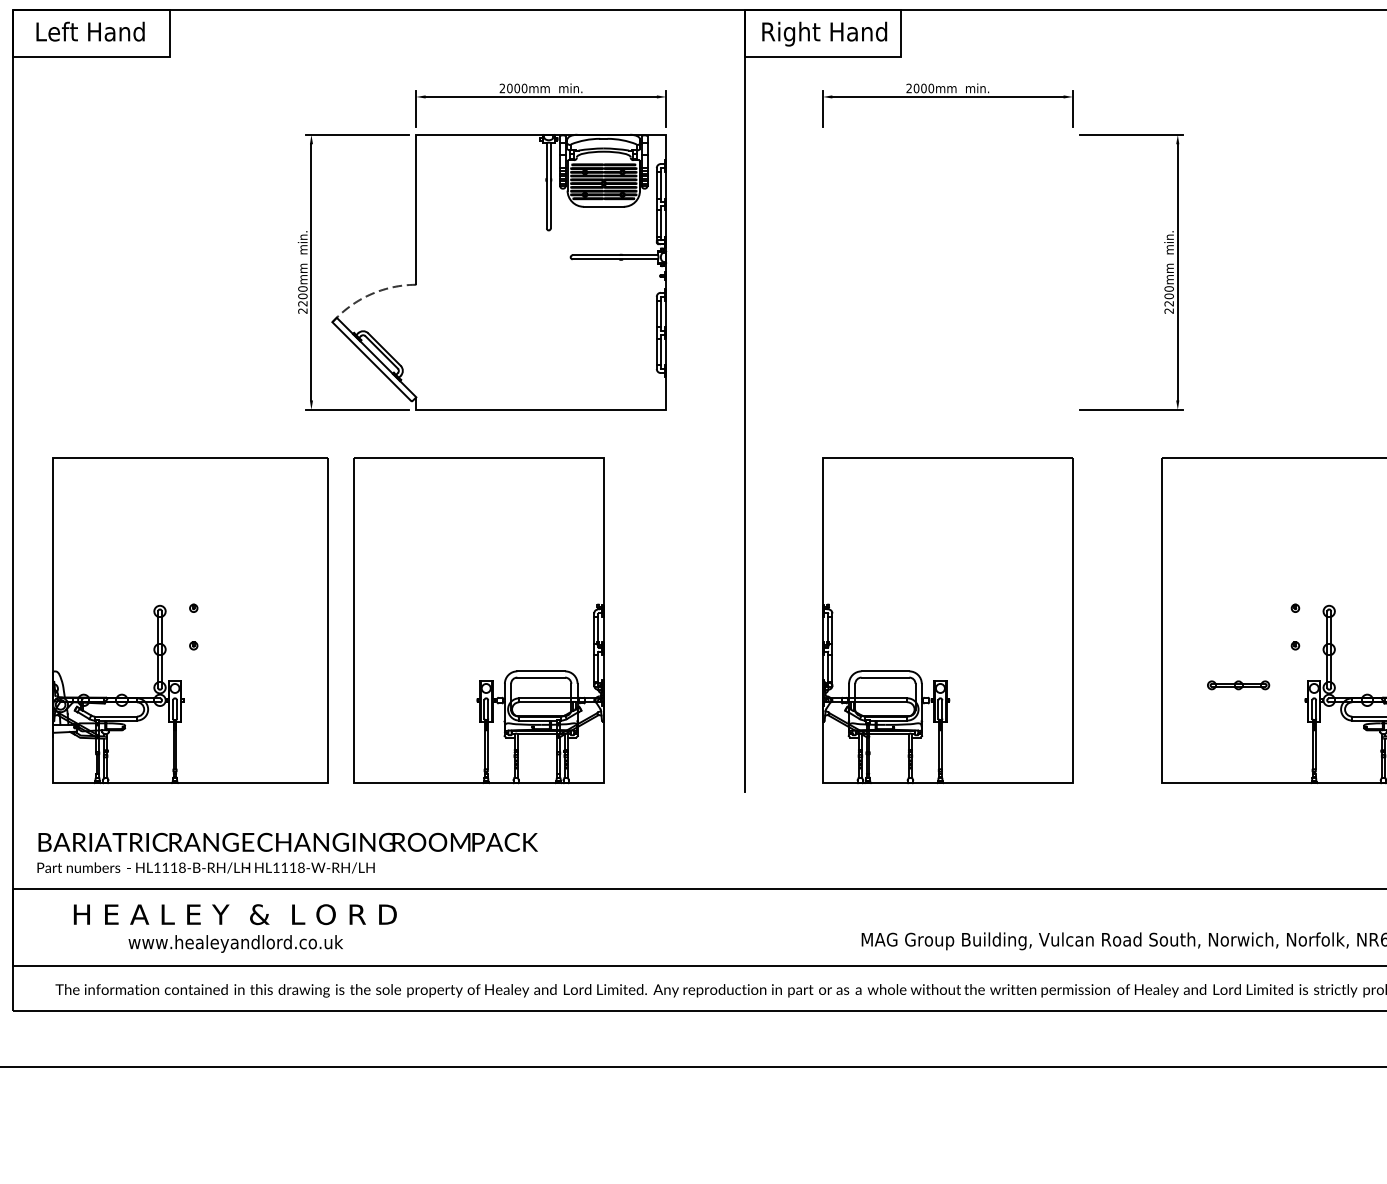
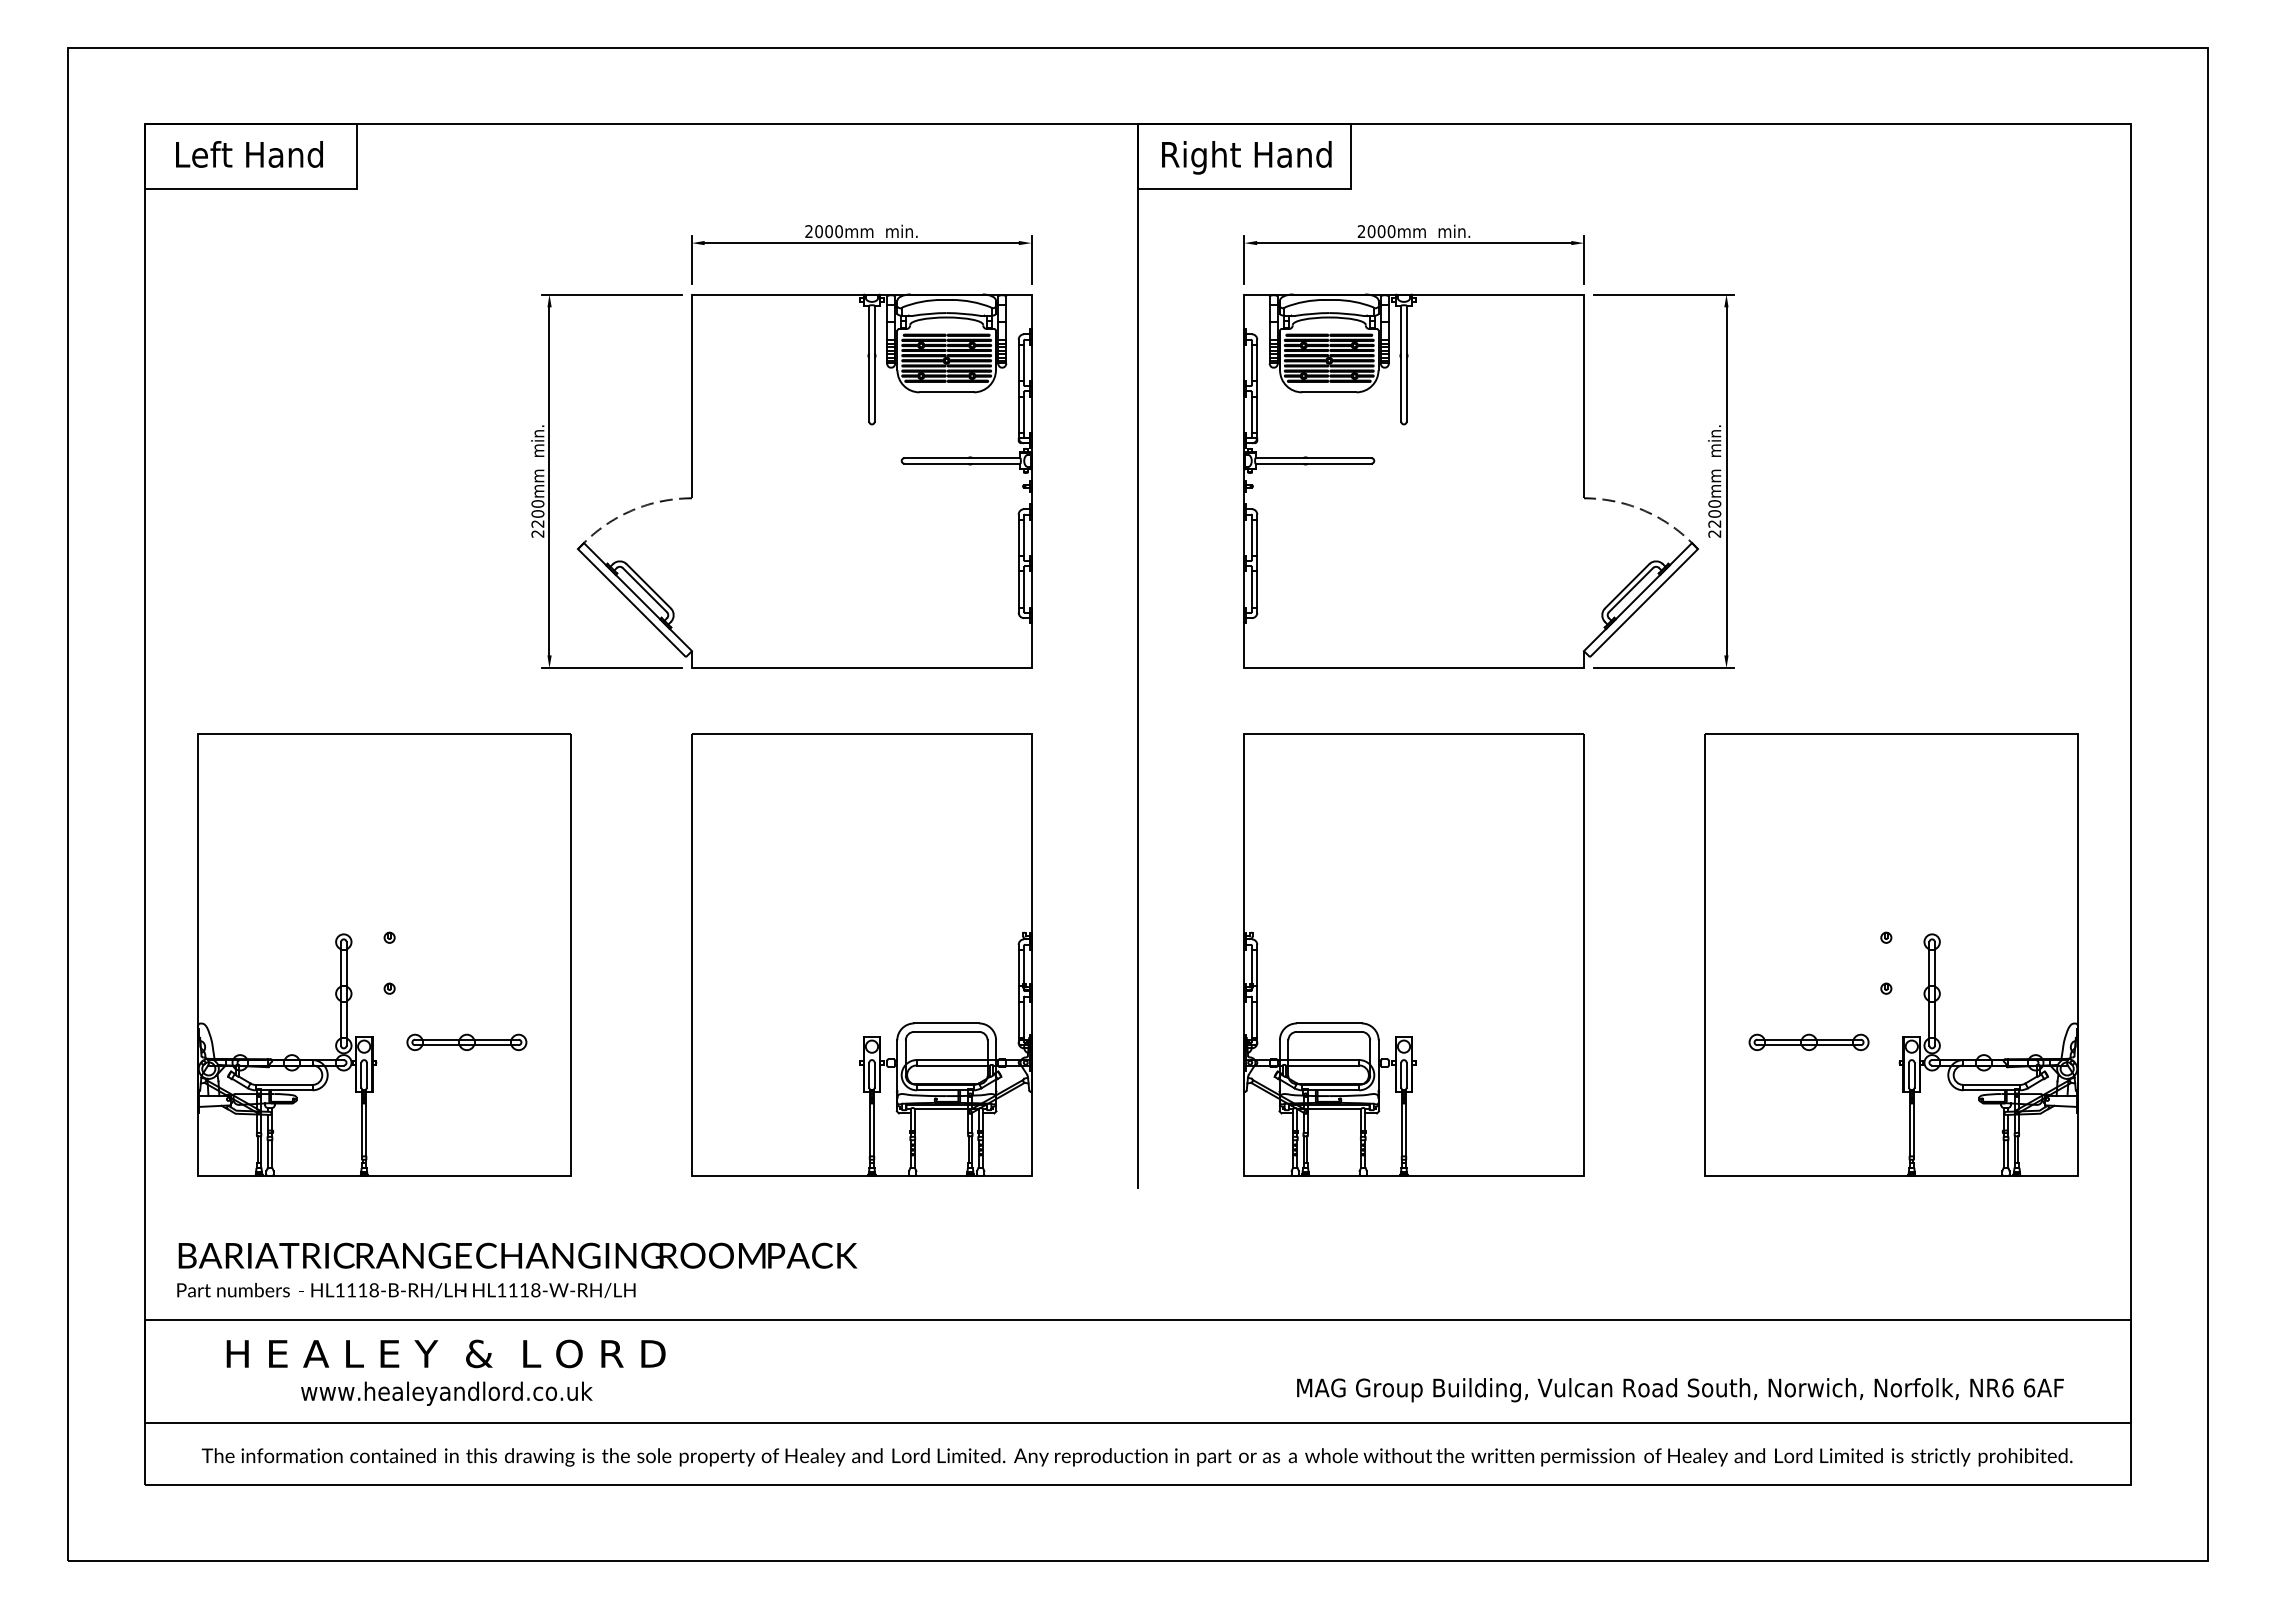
part: (943, 229) -> (1407, 423), added
part: (478, 620) -> (861, 954), moved
part: (250, 685) -> (466, 1042), added
part: (1238, 685) -> (1808, 1042), size x1.43

